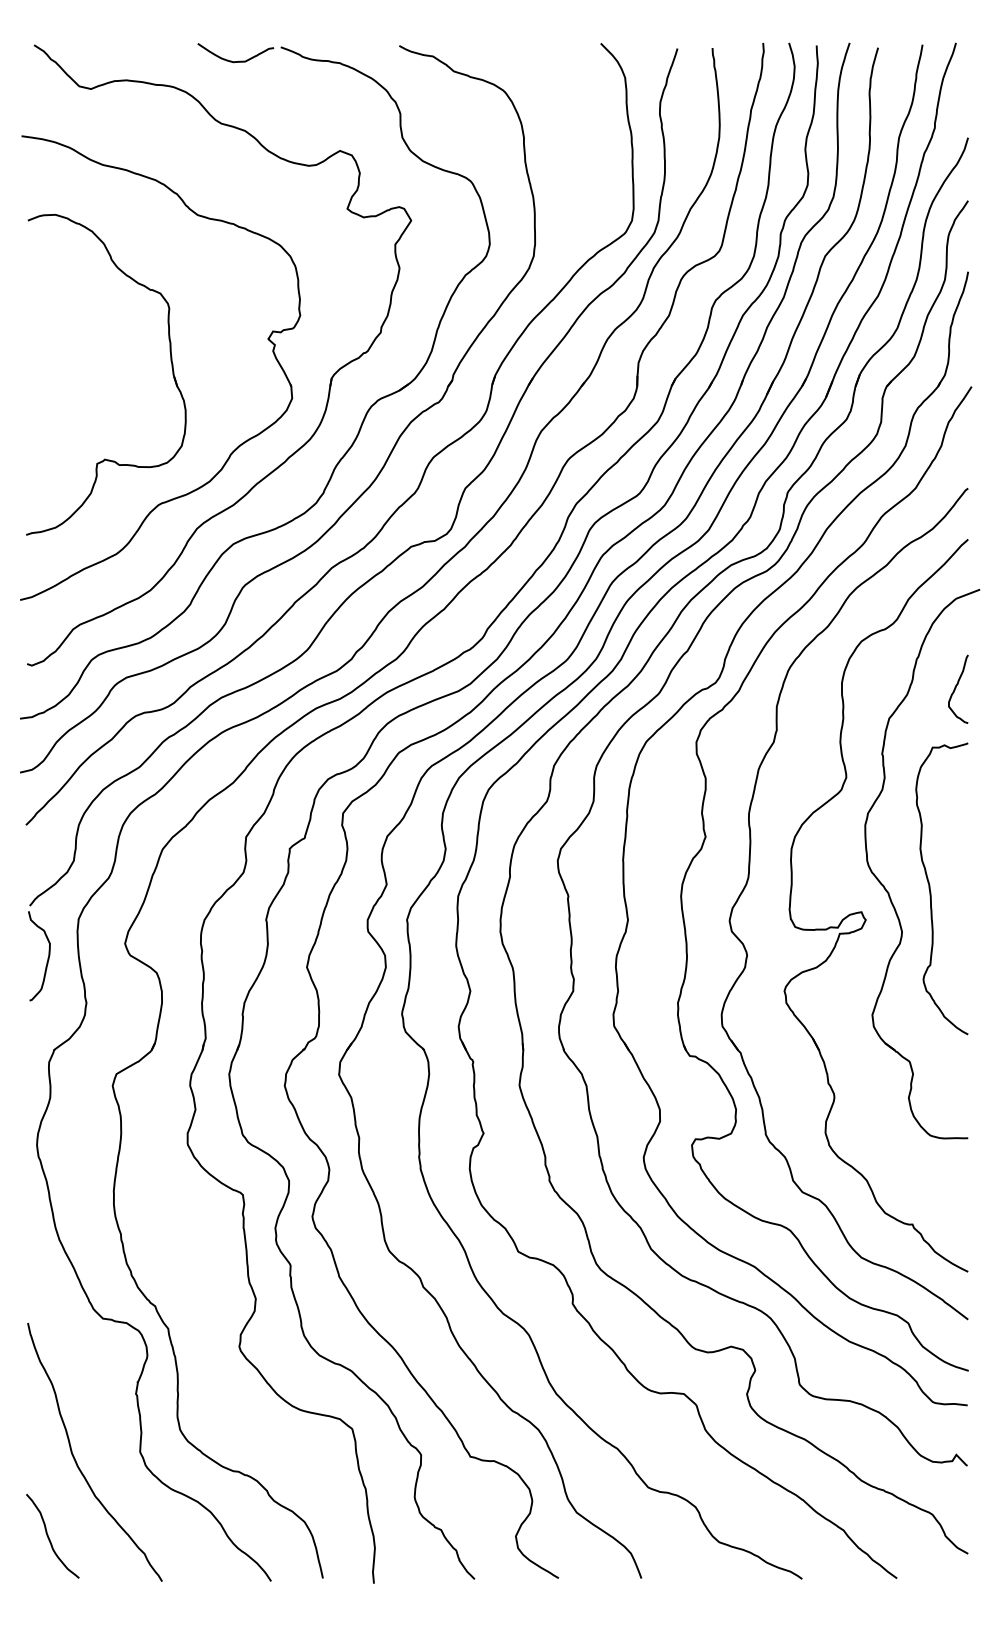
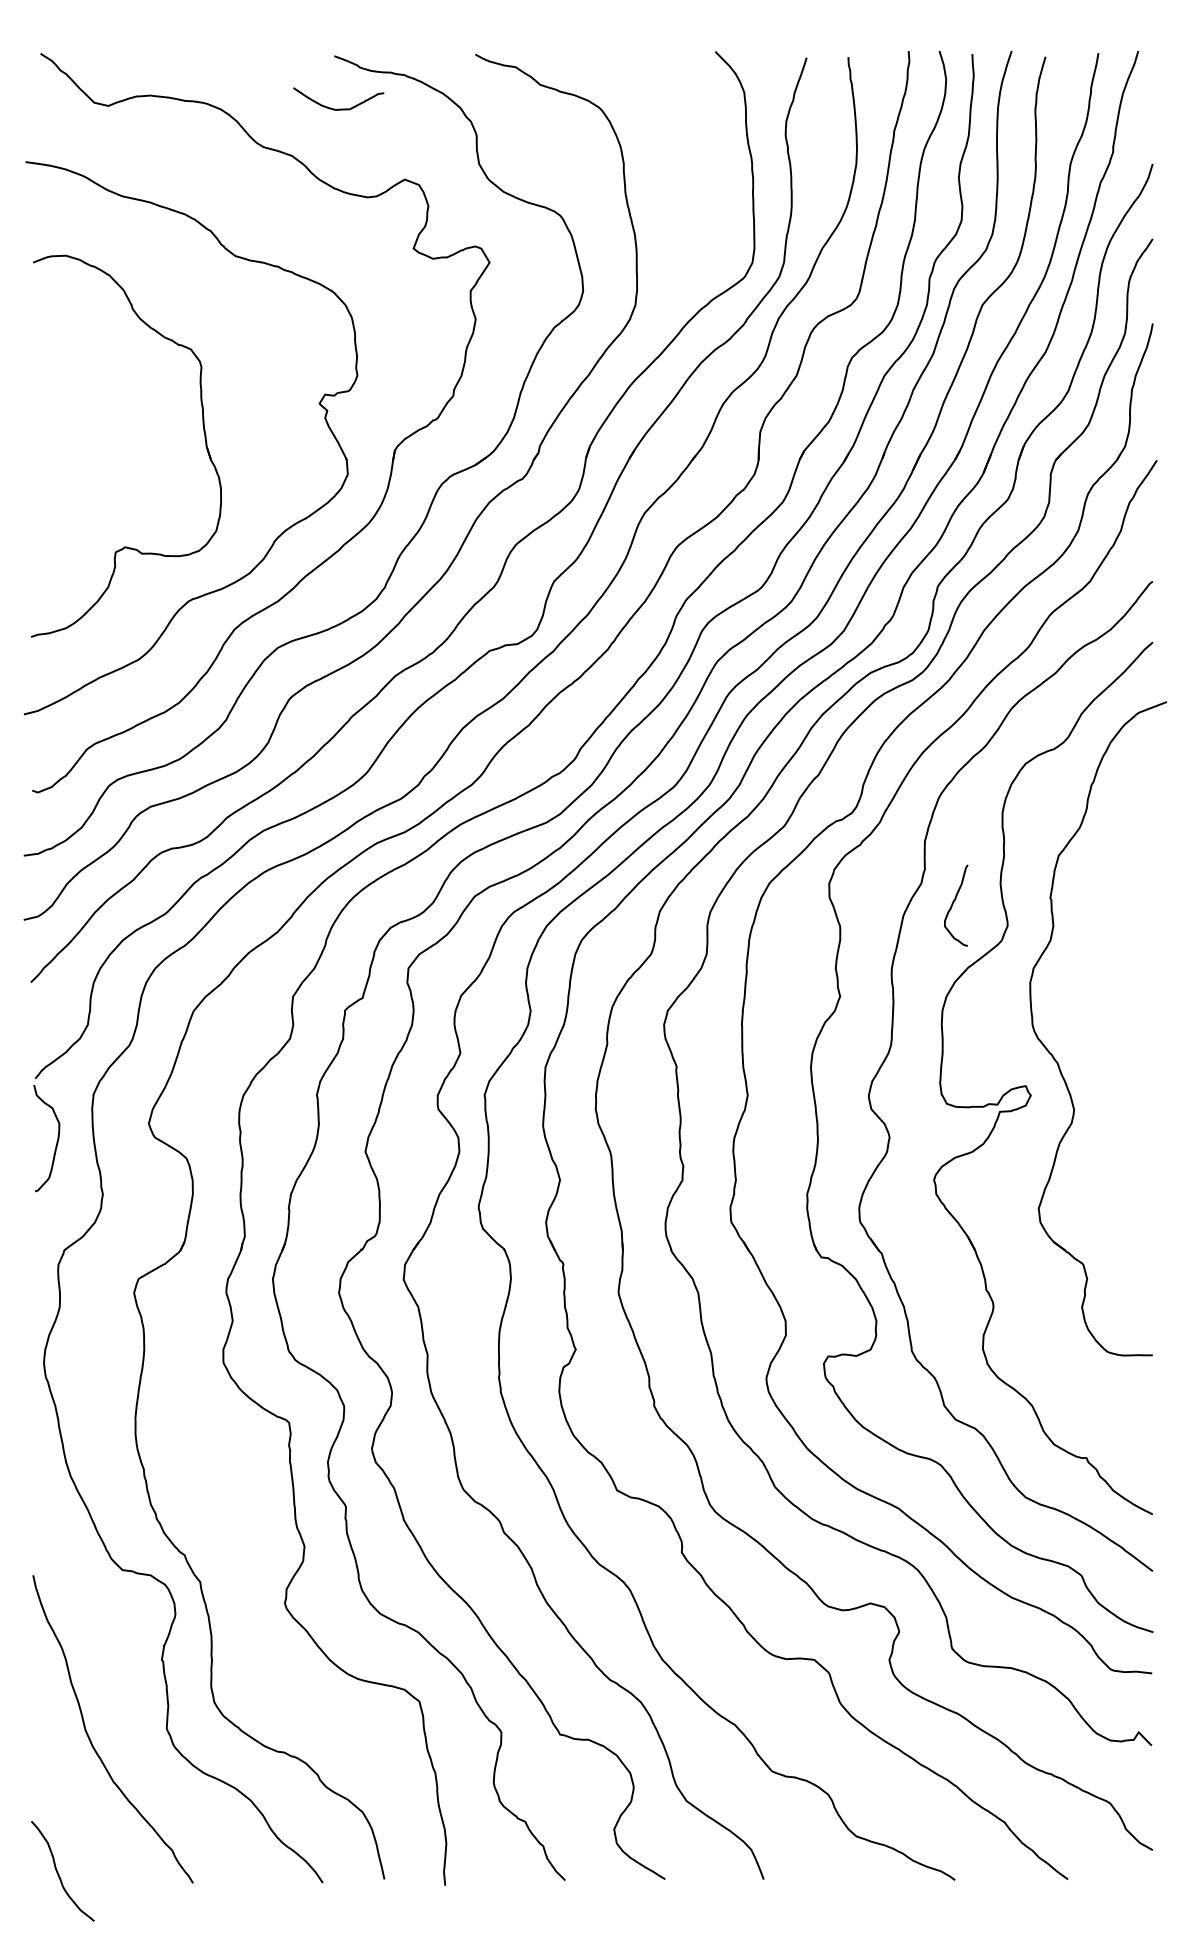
curve: (235, 60) -> (338, 108), moved
curve: (956, 688) -> (953, 904), moved
curve: (930, 889) -> (1108, 1059), removed
curve: (49, 1537) -> (58, 1872), moved

